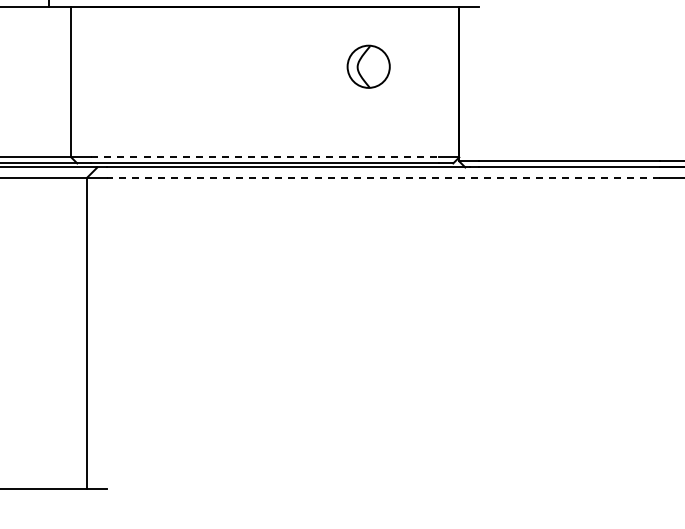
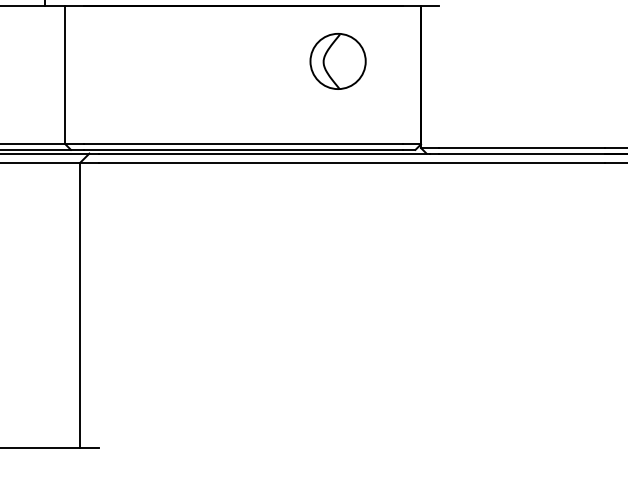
part: (368, 66) -> (337, 61), size x1.43
line: (265, 157) -> (243, 144), dashed -> solid
line: (383, 177) -> (351, 162), dashed -> solid

